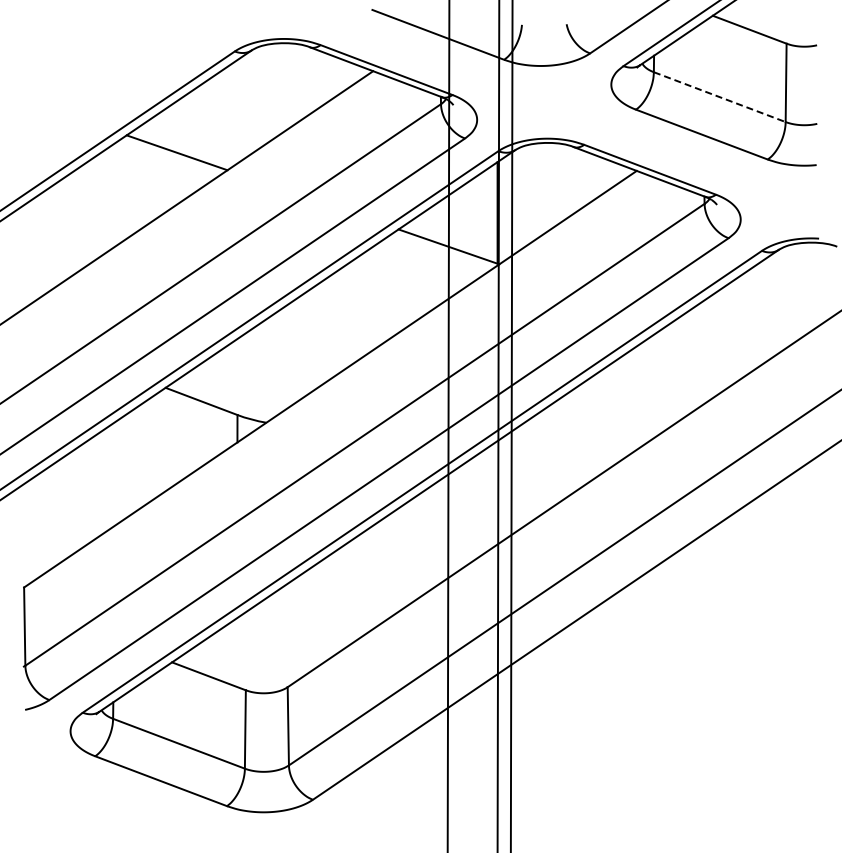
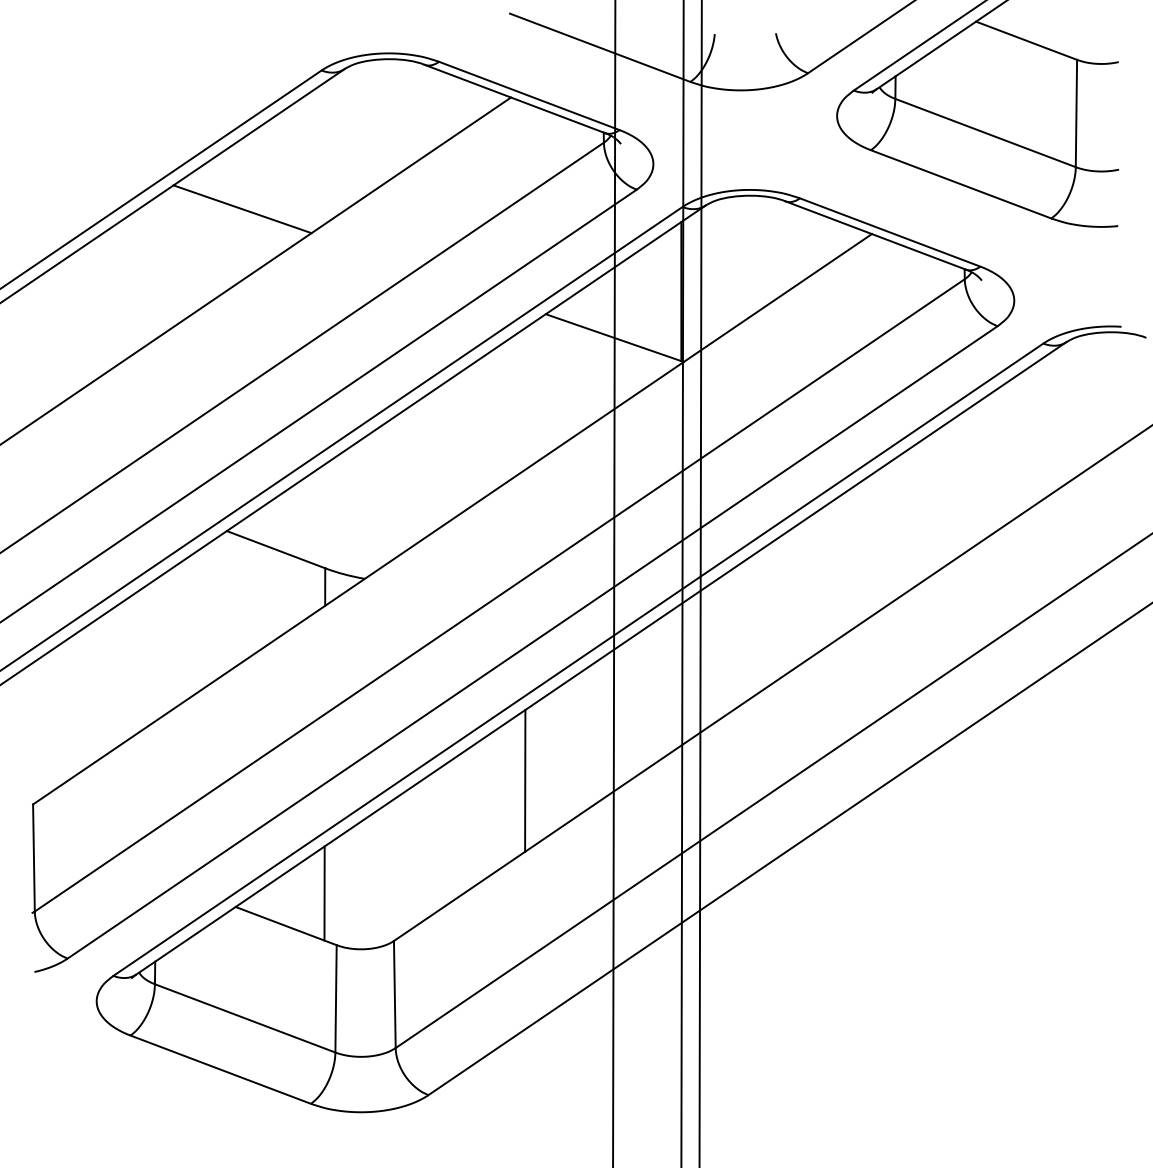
line: (720, 97) -> (986, 133), dashed -> solid
line: (383, 570) -> (525, 781), added
line: (236, 652) -> (323, 893), added

